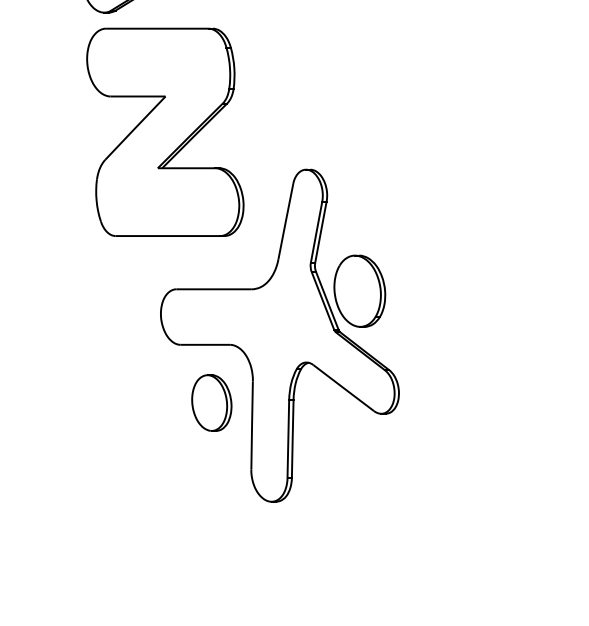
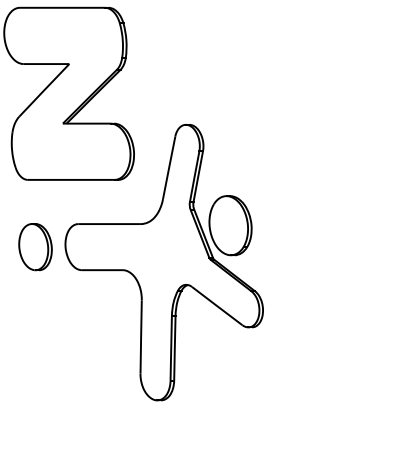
part: (211, 402) -> (35, 246), moved

